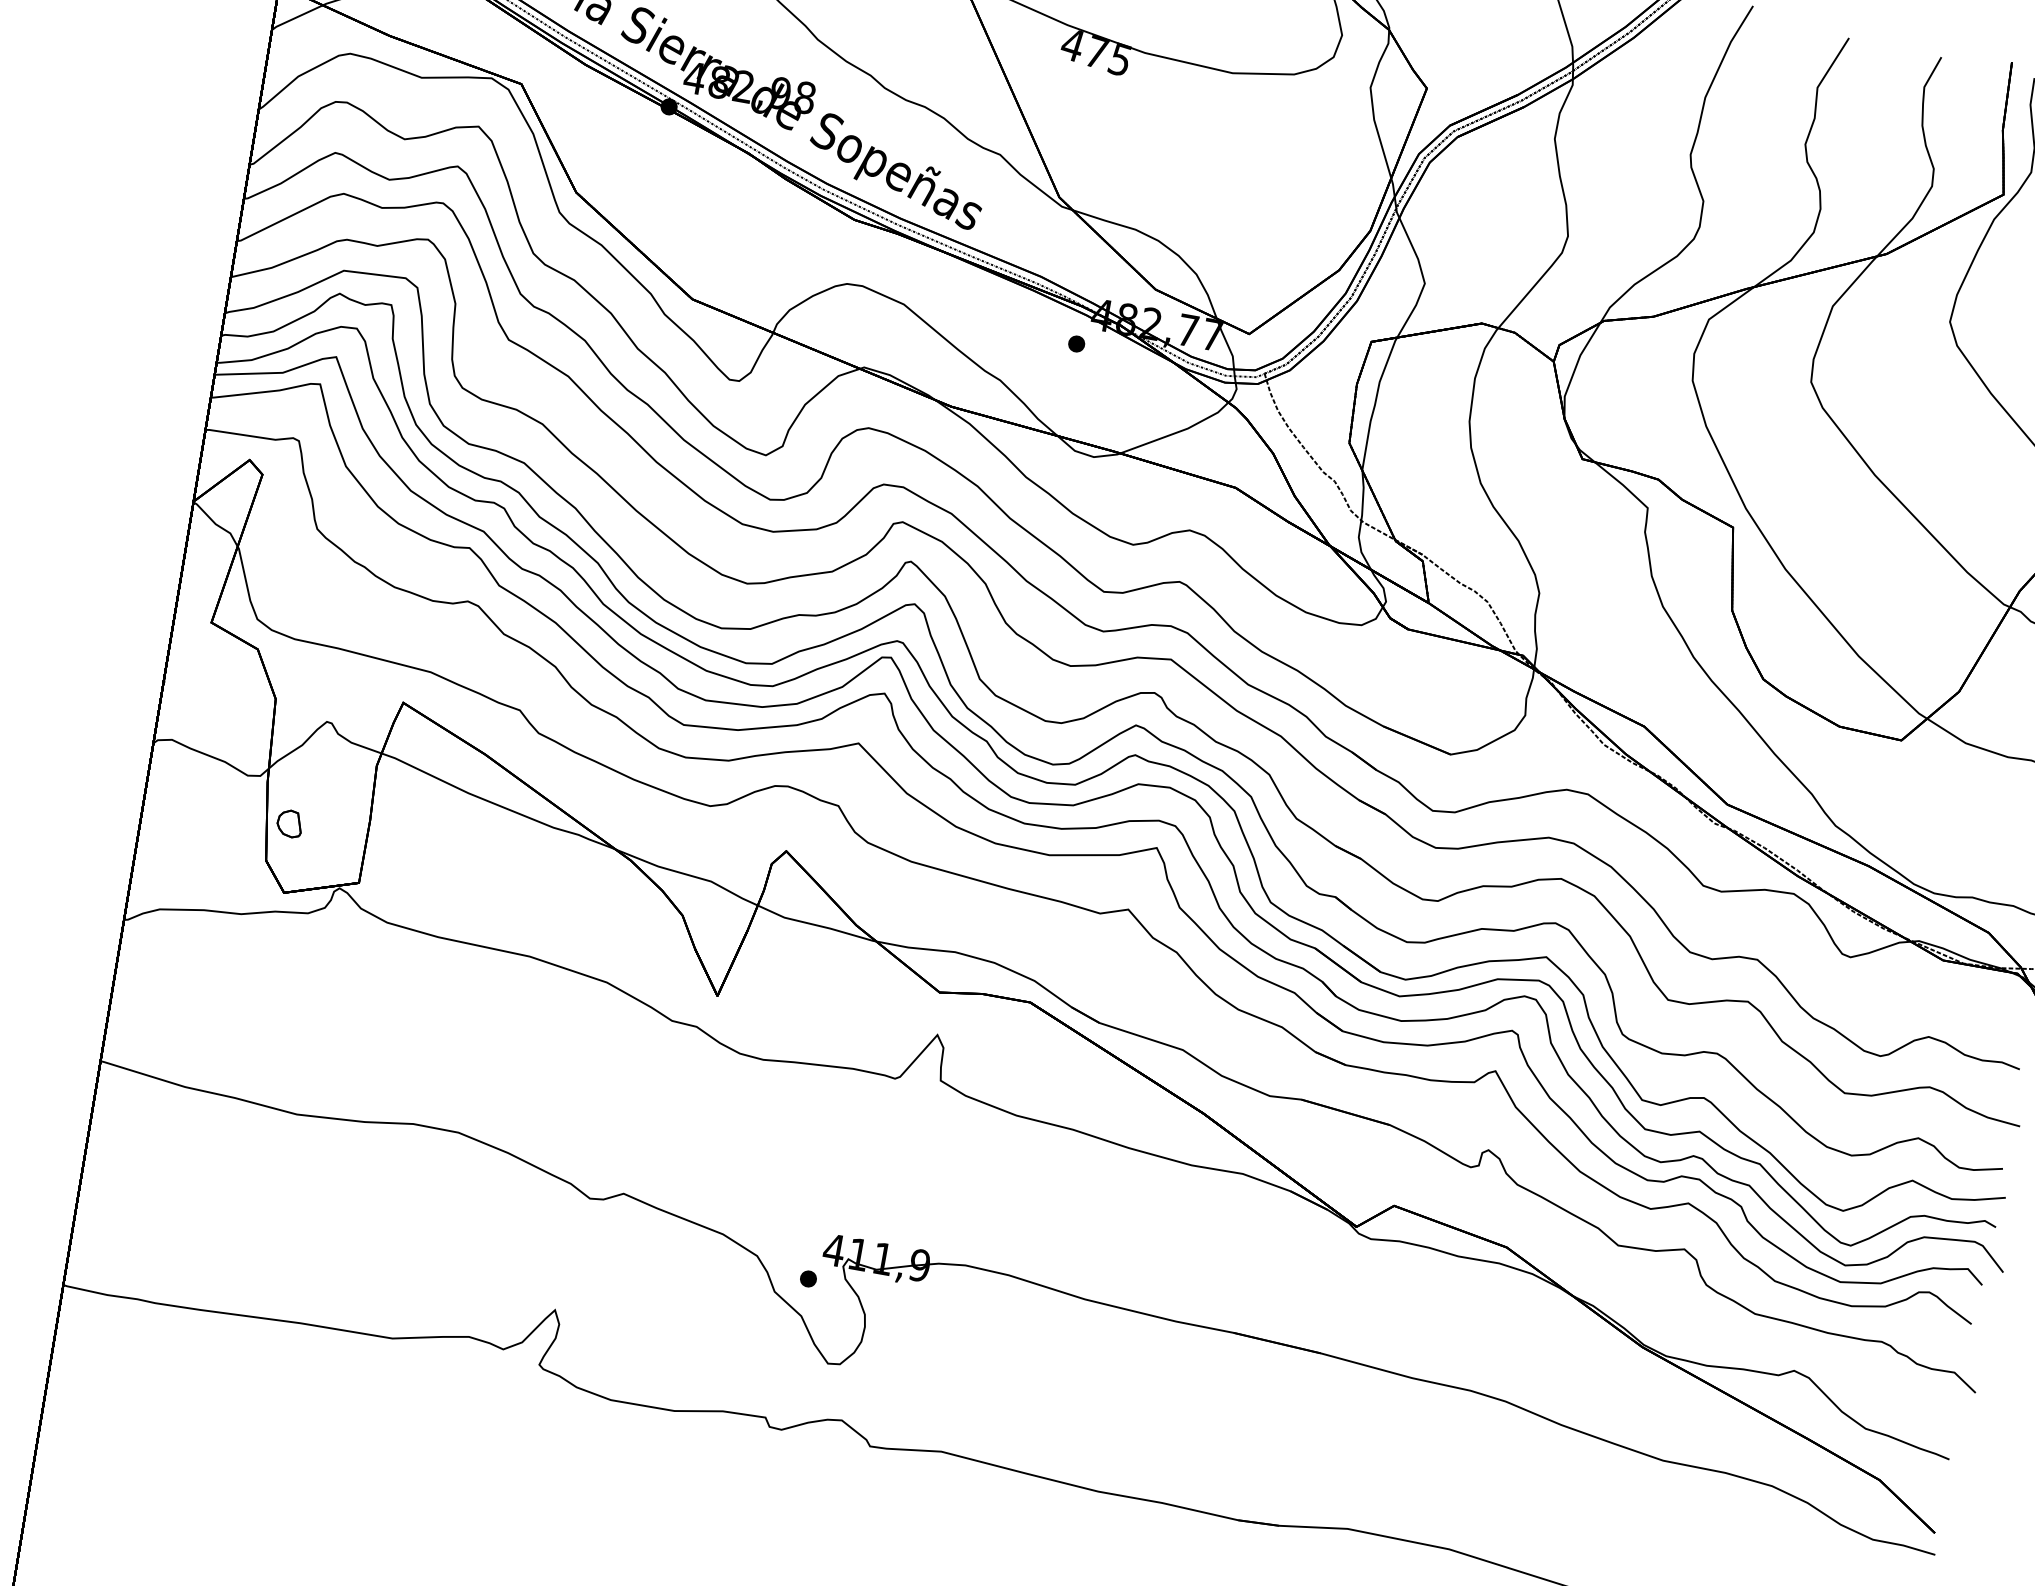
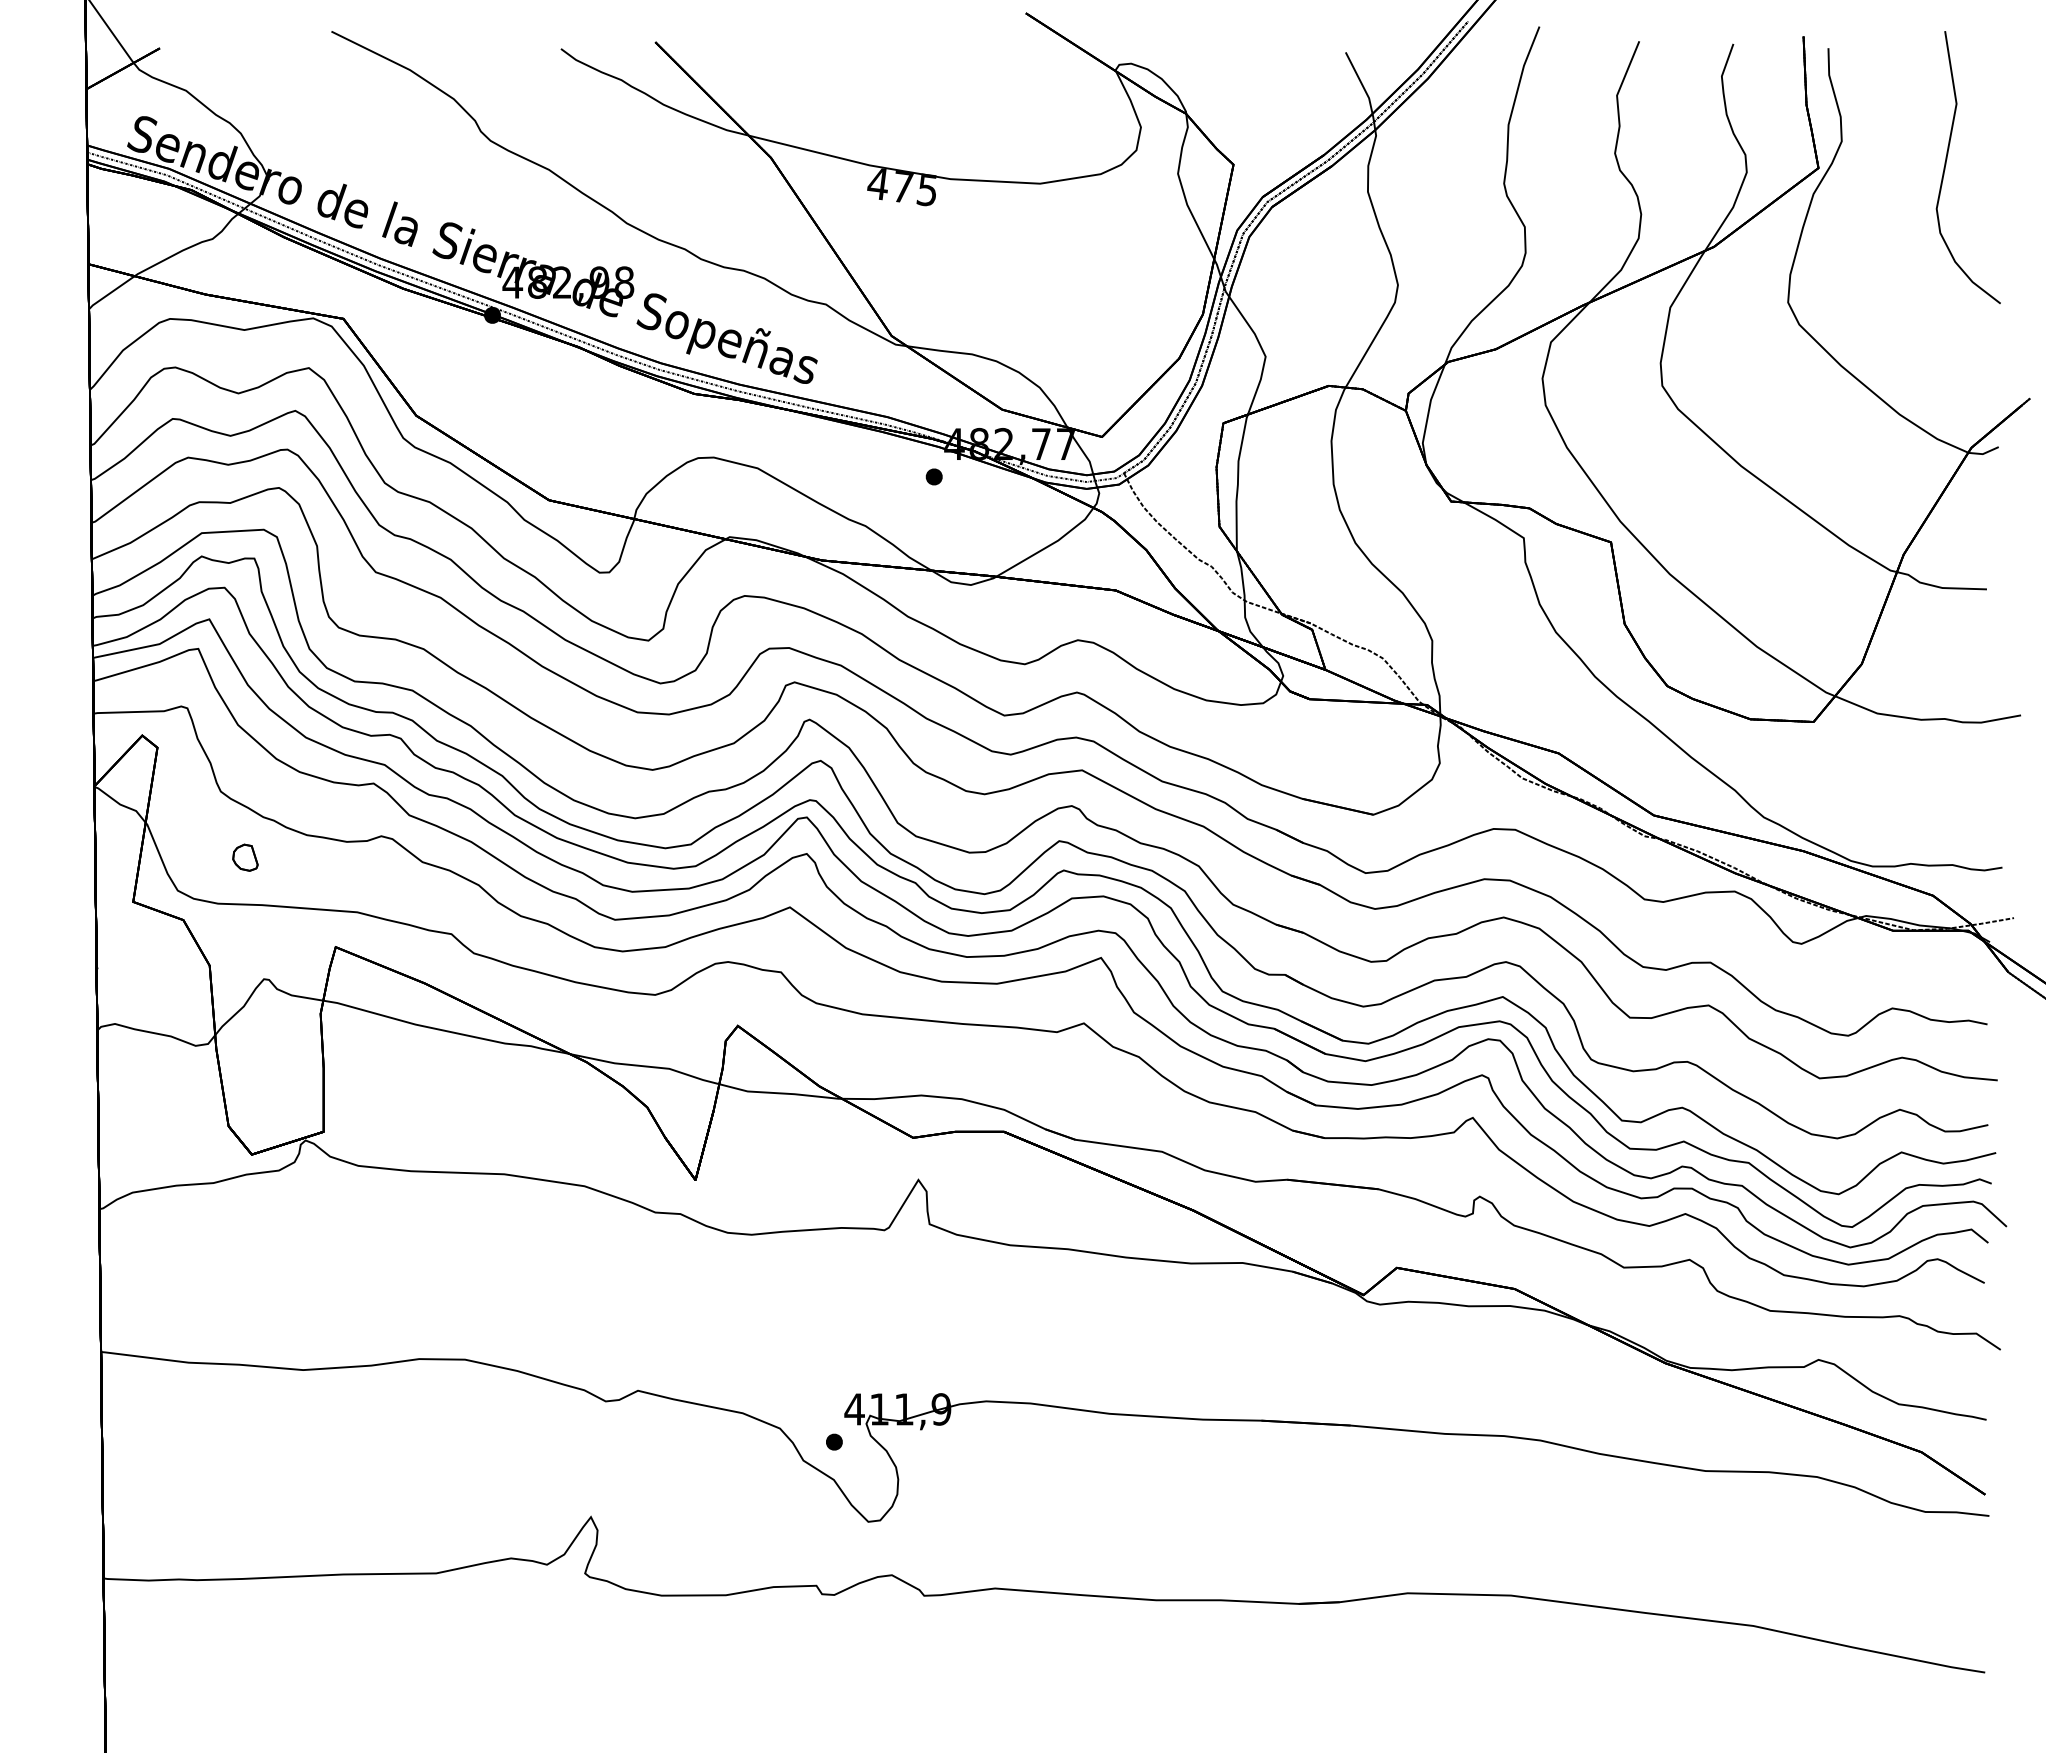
part: (289, 823) -> (245, 857), moved

